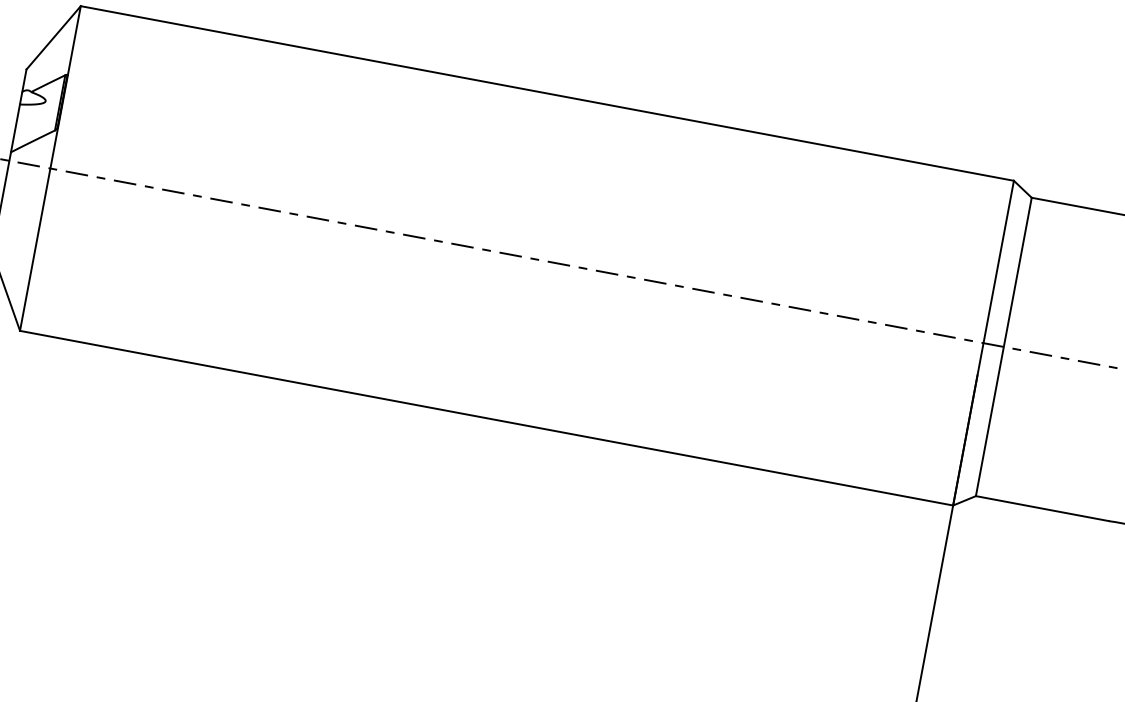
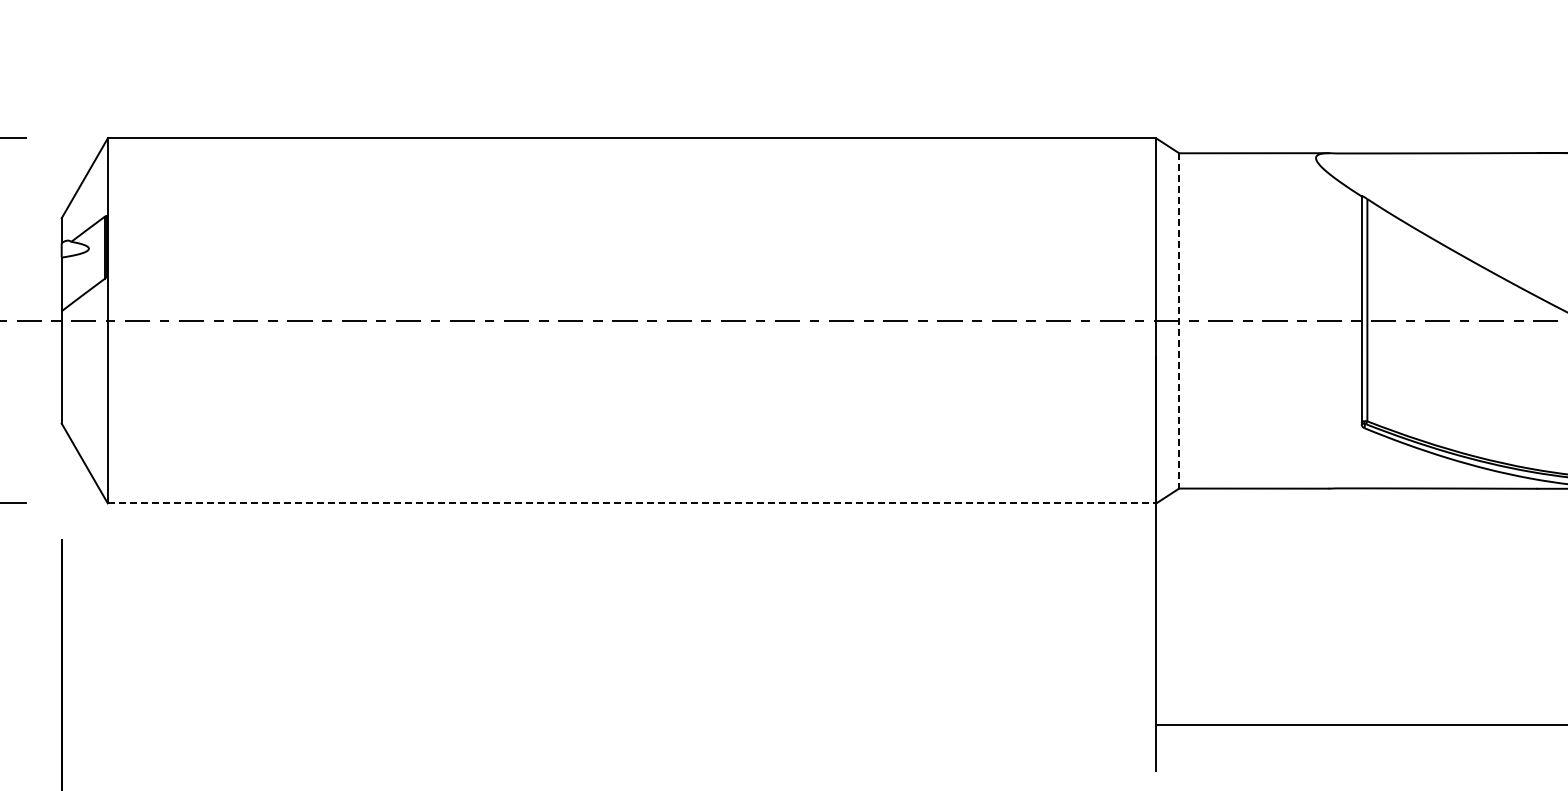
line: (1004, 346) -> (1179, 320), solid -> dashed
line: (486, 418) -> (632, 503), solid -> dashed

